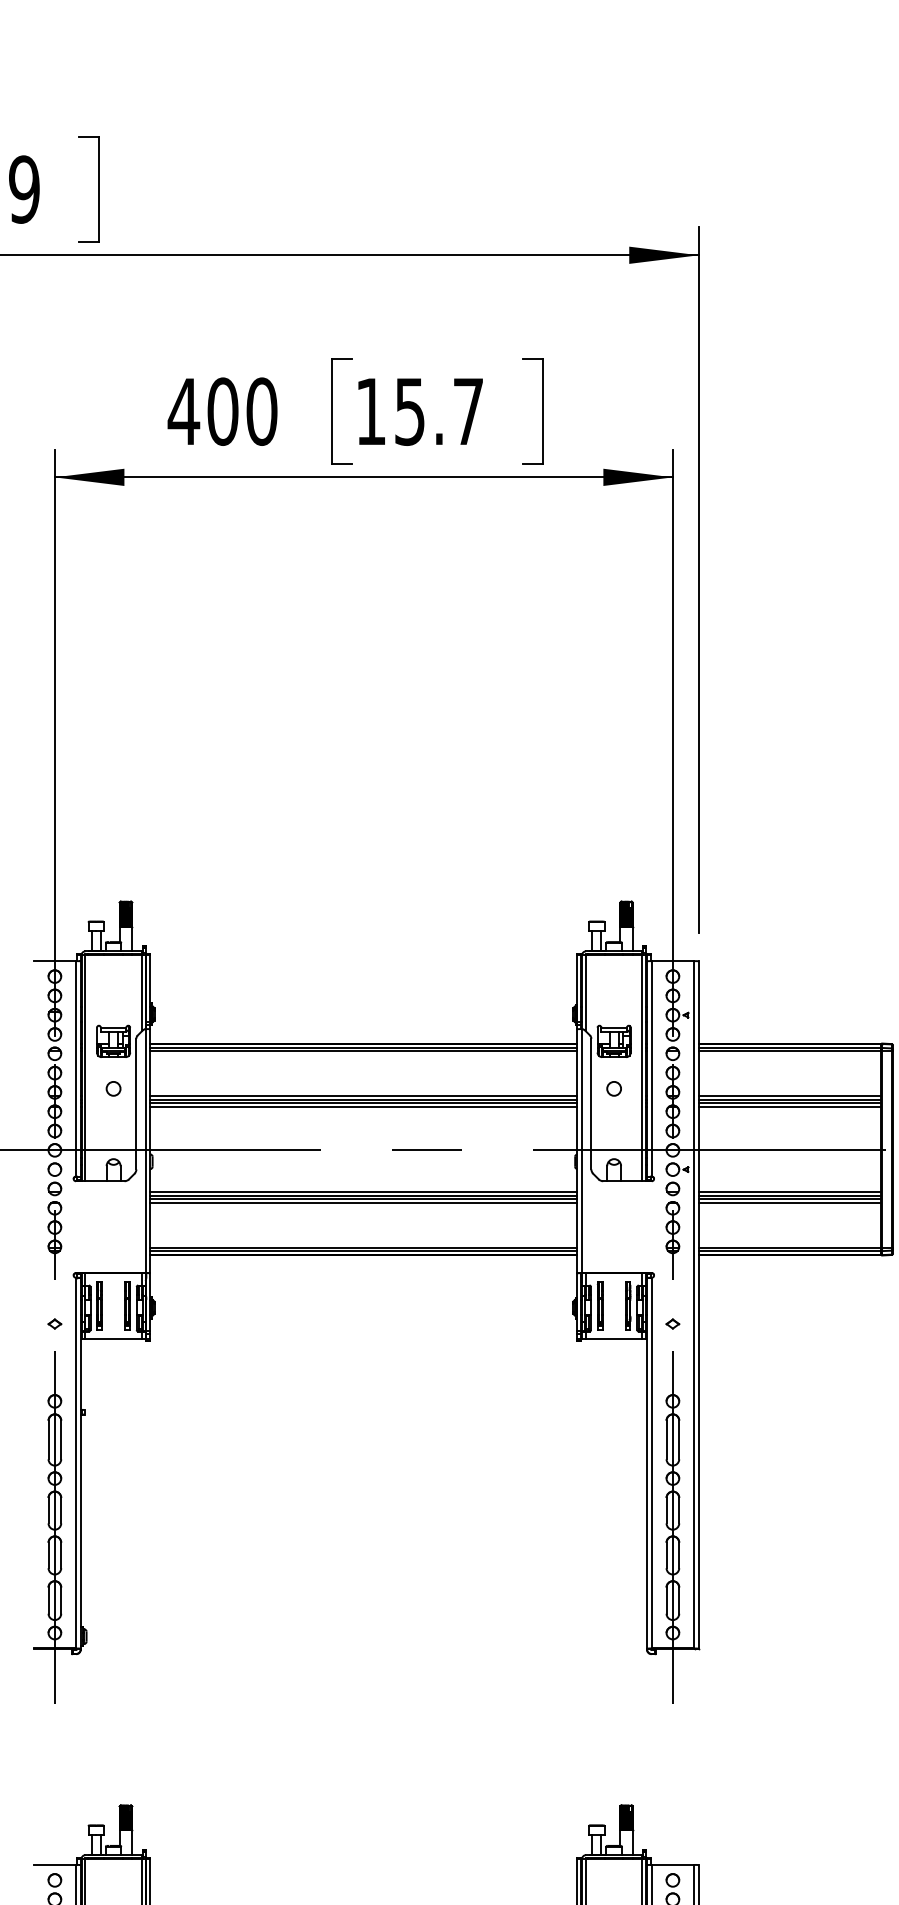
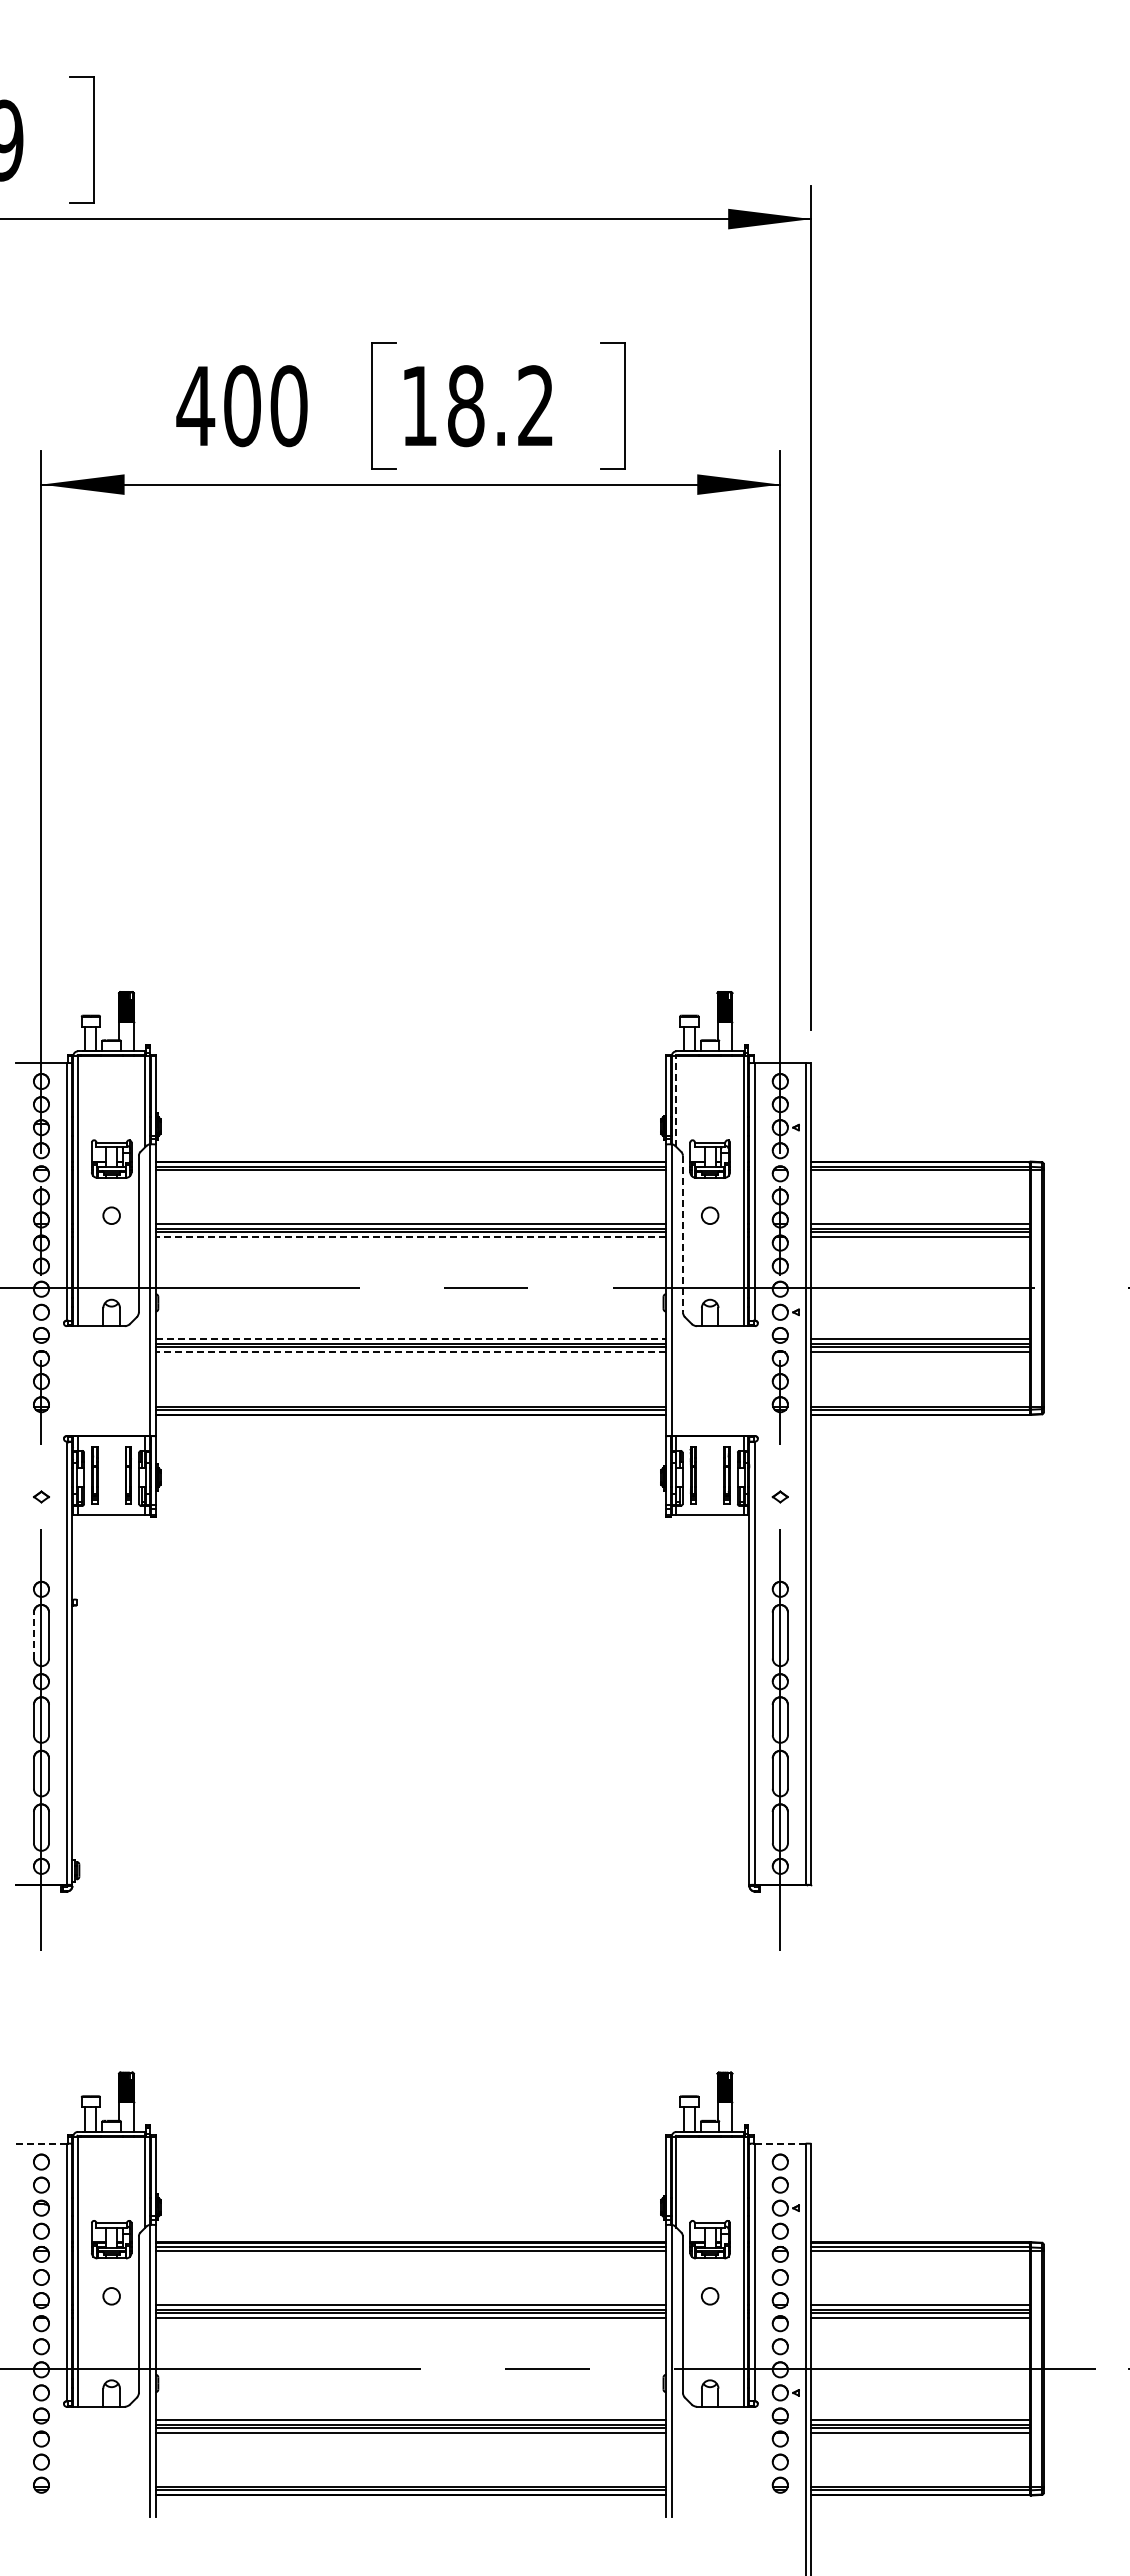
text: (438, 412) -> (500, 406), 15.7 -> 18.2
line: (586, 993) -> (676, 1101), solid -> dashed
line: (591, 1104) -> (682, 1234), solid -> dashed
line: (363, 1107) -> (410, 1237), solid -> dashed
line: (364, 1192) -> (411, 1339), solid -> dashed
line: (363, 1203) -> (410, 1352), solid -> dashed
line: (48, 1439) -> (33, 1635), solid -> dashed
line: (54, 1864) -> (40, 2143), solid -> dashed
line: (673, 1864) -> (780, 2143), solid -> dashed

